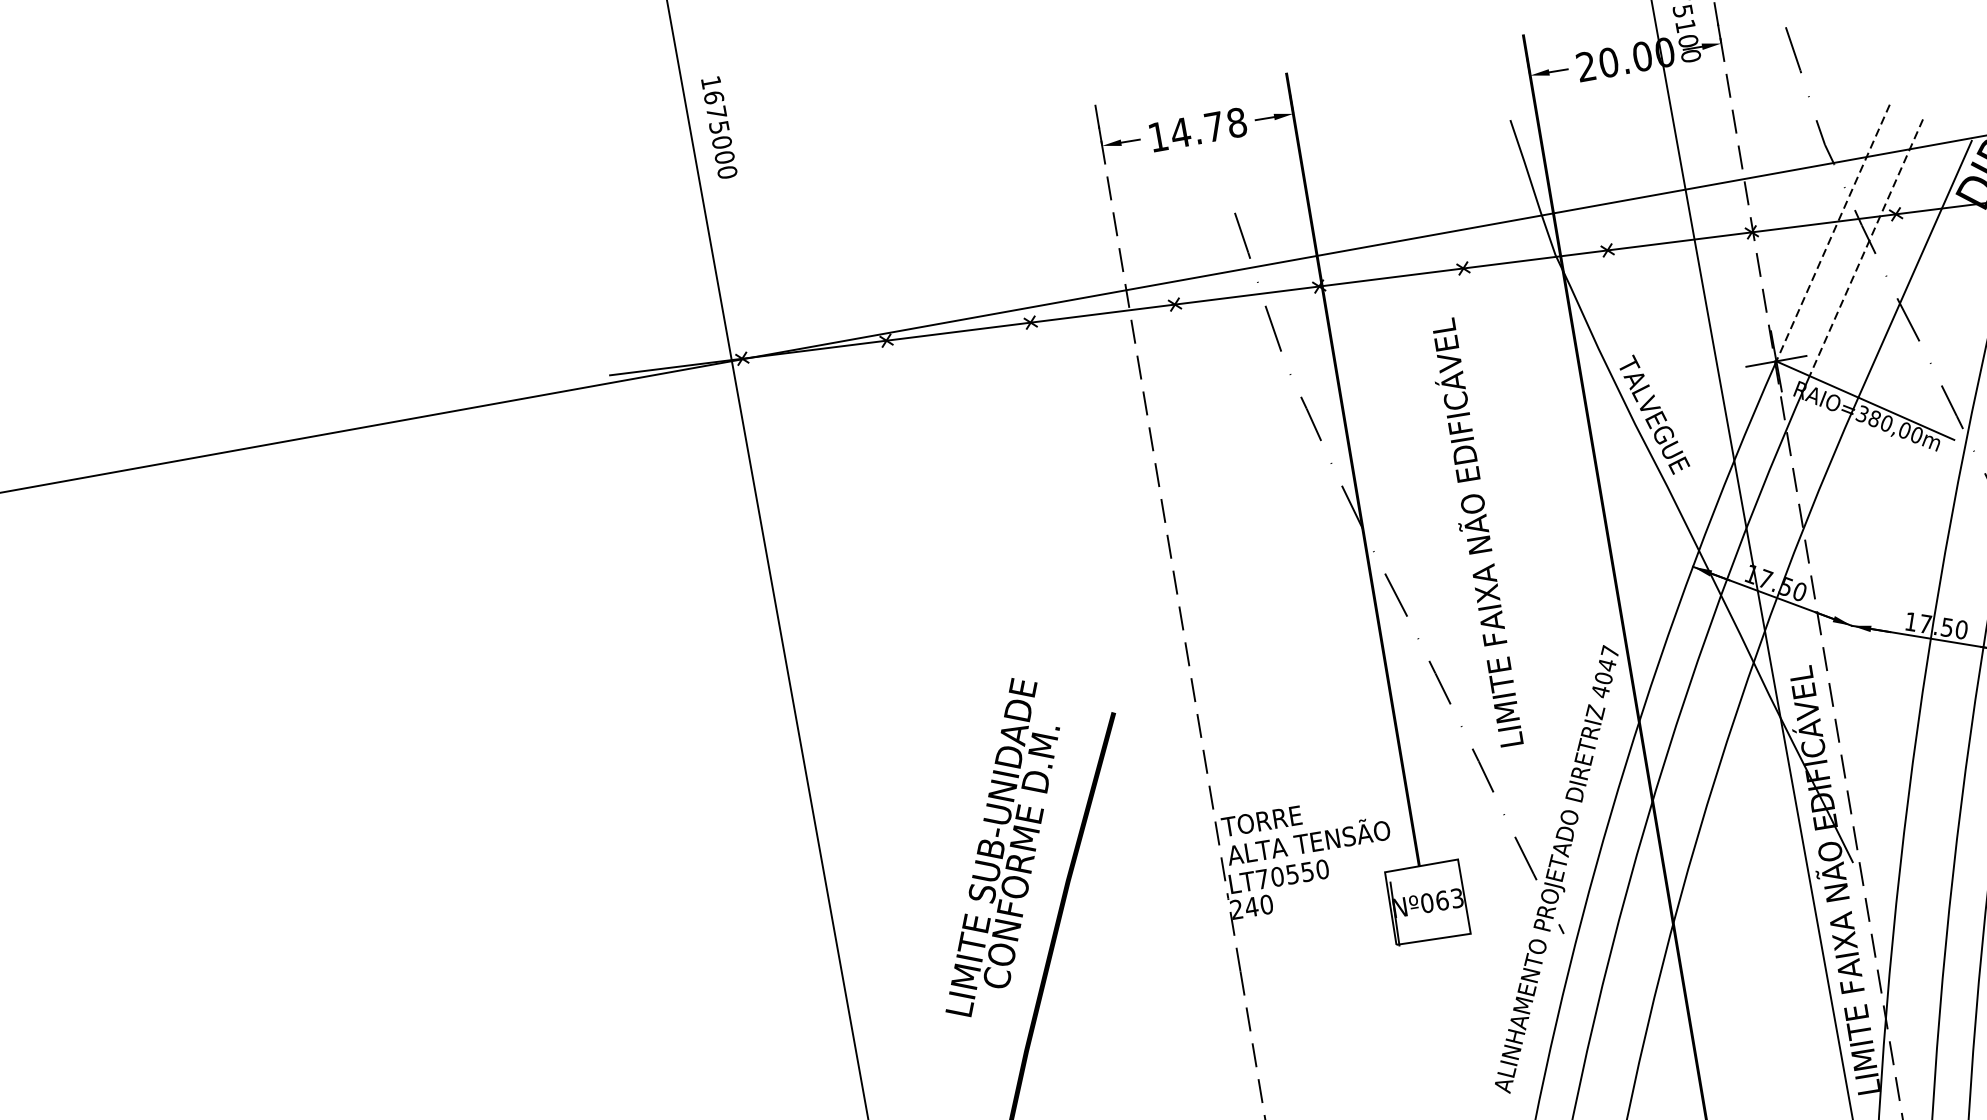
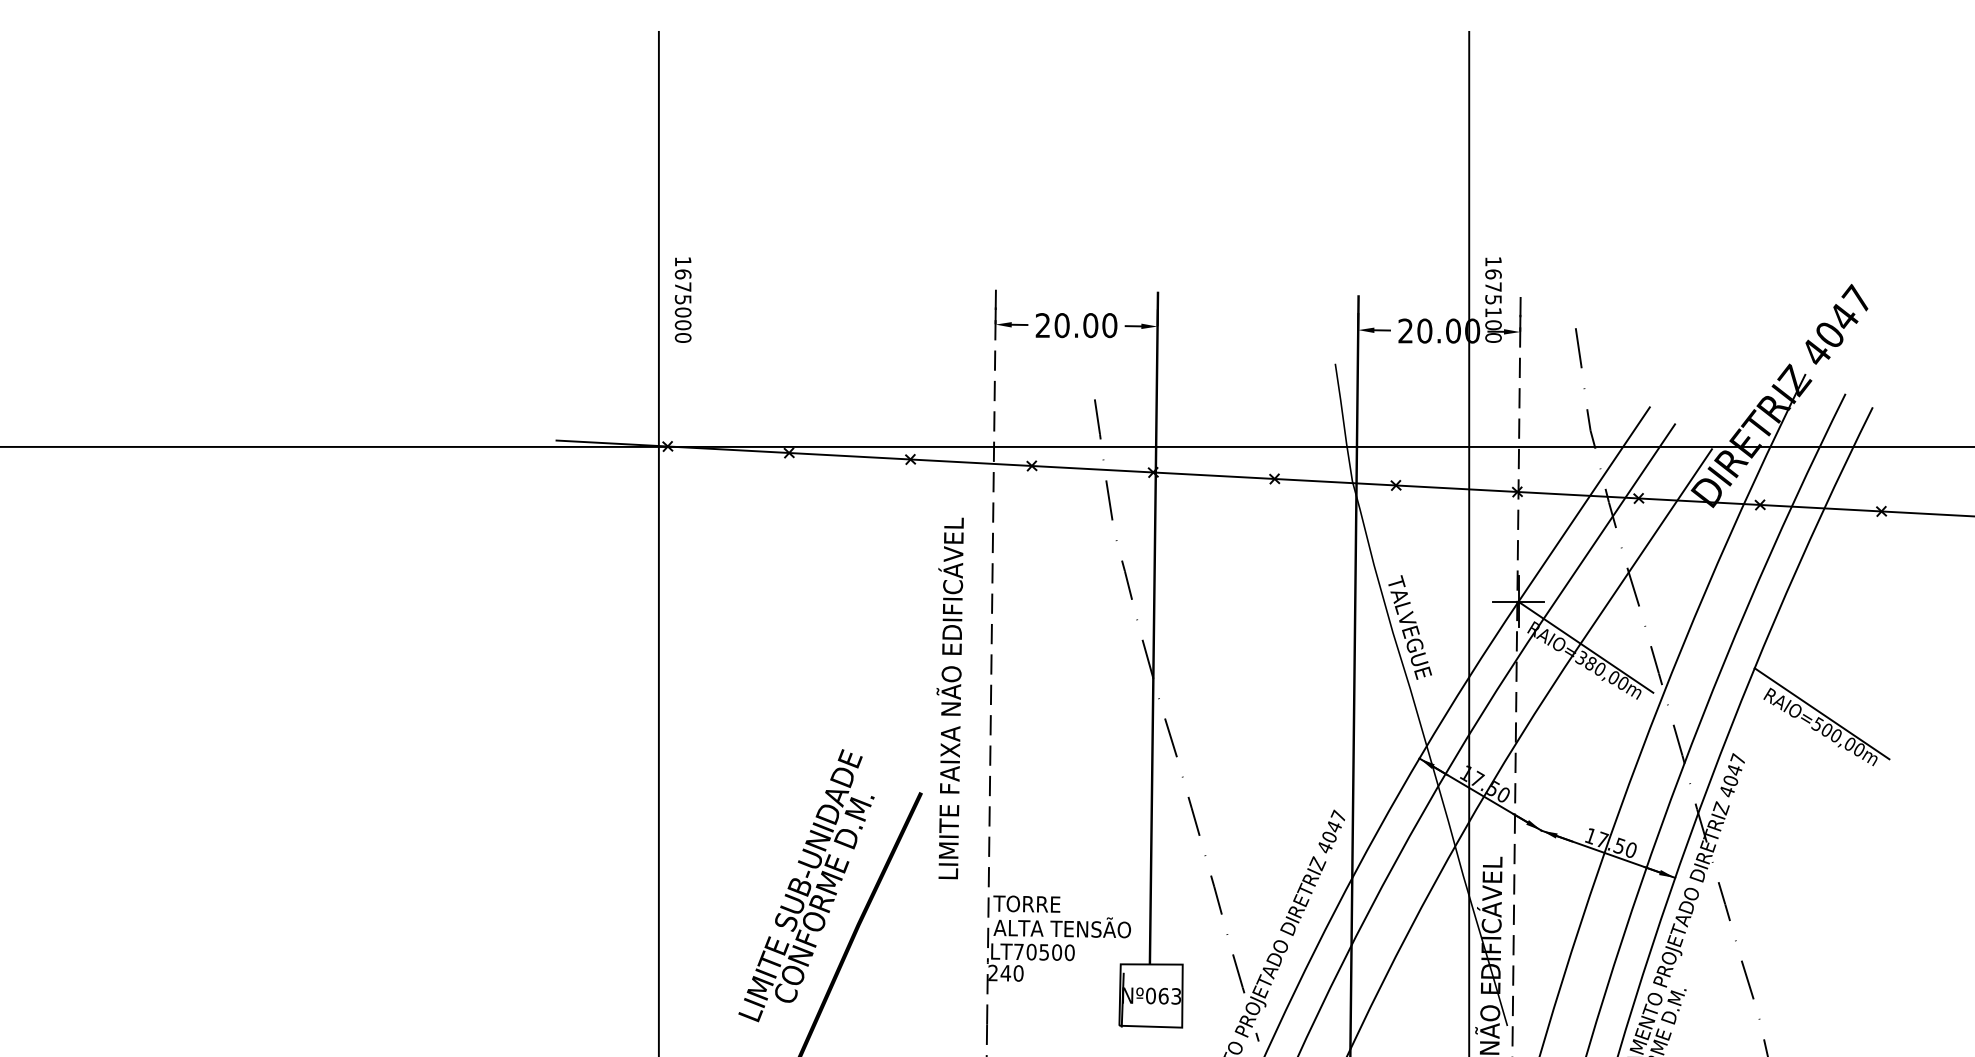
text: (718, 127) -> (682, 299), moved
text: (1197, 129) -> (1076, 325), 14.78 -> 20.00
line: (1832, 233) -> (1583, 504), dashed -> solid
line: (1866, 247) -> (1609, 521), dashed -> solid
text: (1475, 533) -> (949, 698), moved
text: (1308, 871) -> (1057, 952), LT70550 -> LT70500

